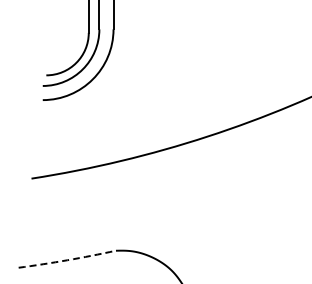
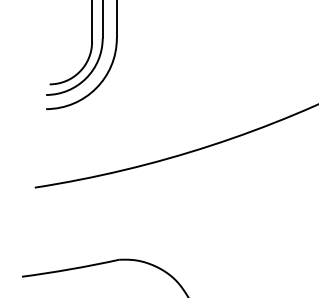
arc: (67, 260) -> (70, 269), dashed -> solid

